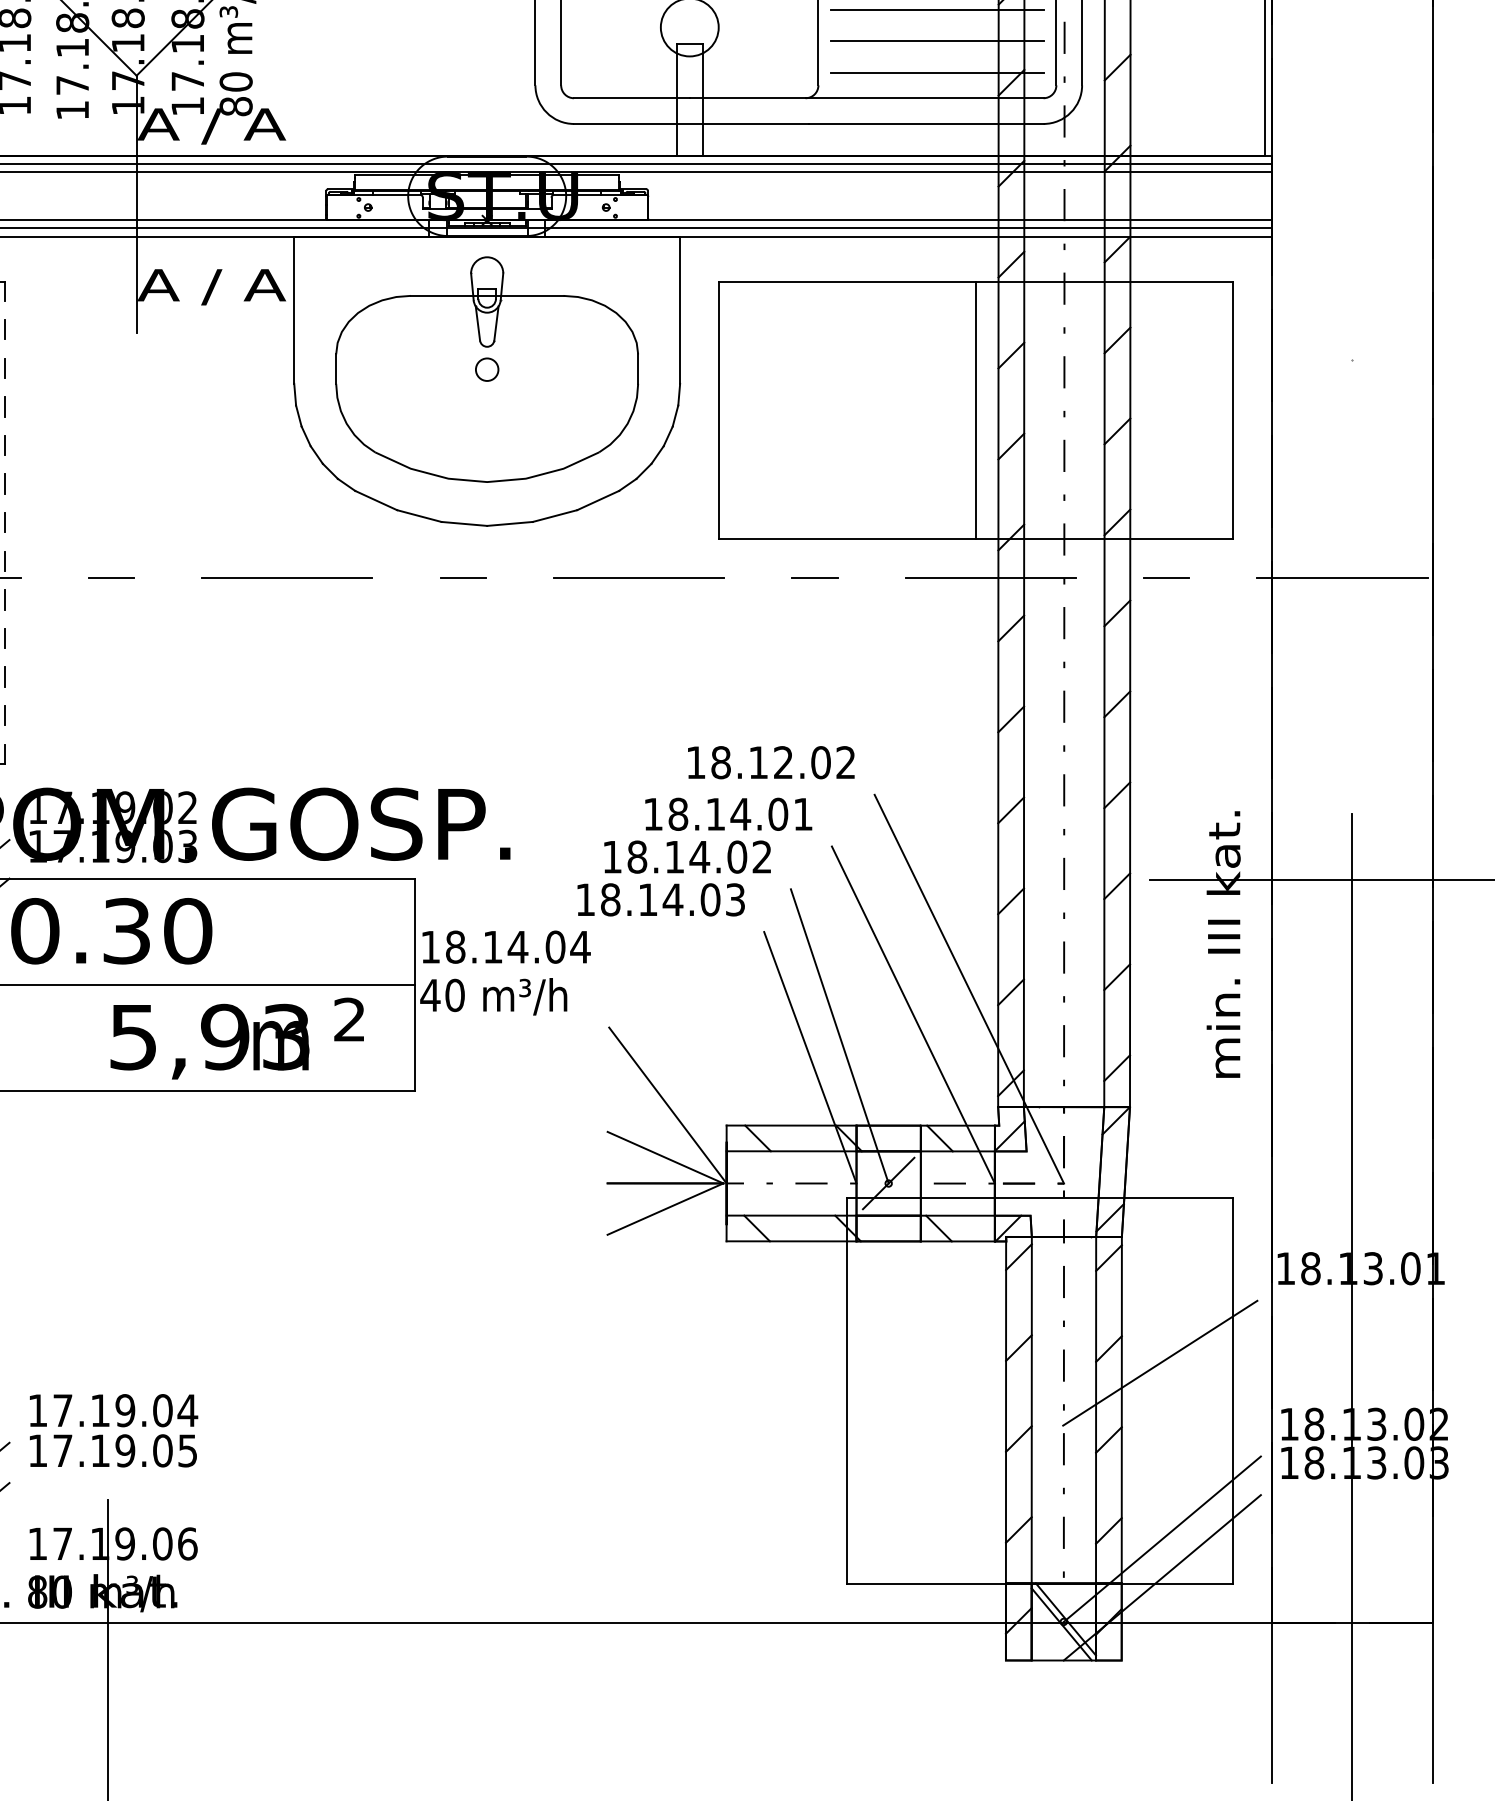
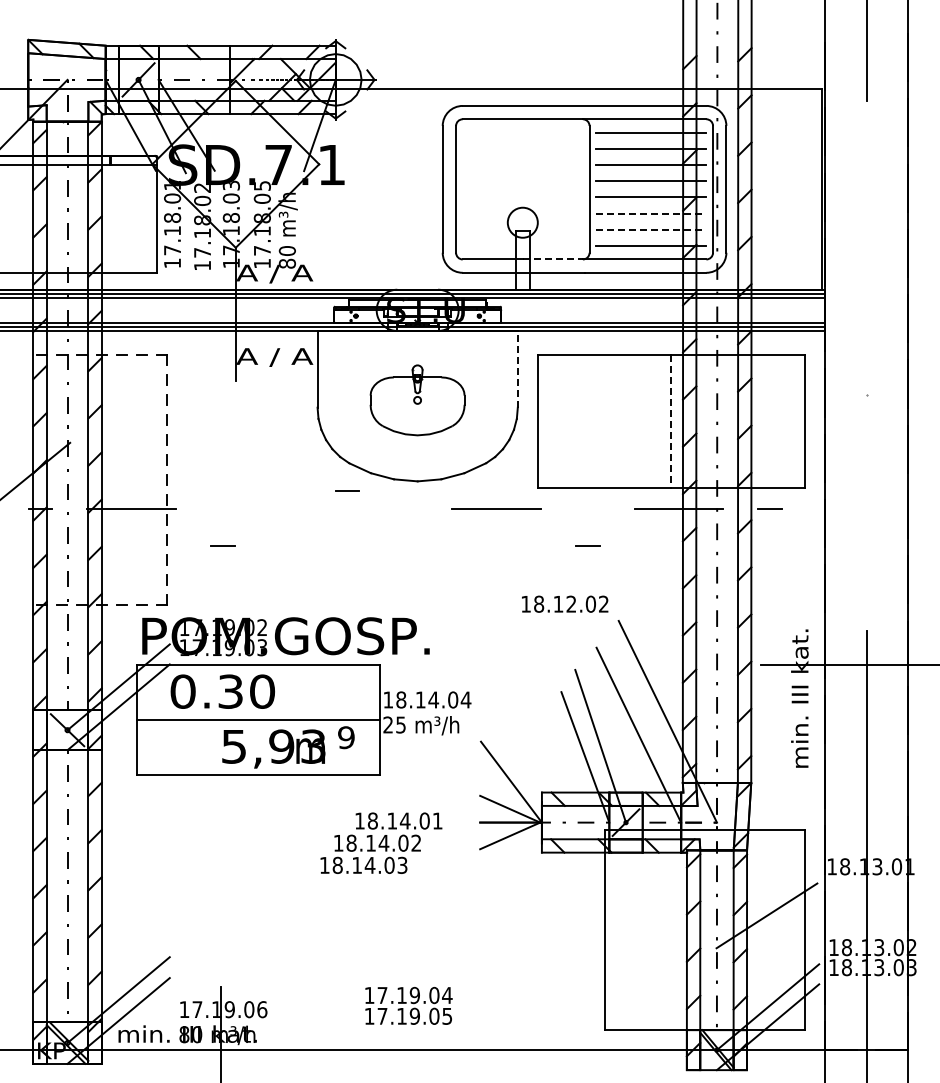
line: (937, 9) -> (651, 213), solid -> dashed
line: (937, 40) -> (651, 229), solid -> dashed
line: (748, 98) -> (553, 259), solid -> dashed
line: (679, 308) -> (517, 368), solid -> dashed
part: (486, 370) -> (417, 400), size x0.6
line: (976, 410) -> (671, 421), solid -> dashed
line: (111, 578) -> (222, 545), moved
line: (286, 578) -> (313, 508), removed
line: (463, 578) -> (347, 490), moved
line: (814, 578) -> (587, 545), moved
line: (1342, 578) -> (861, 508), removed
text: (694, 855) -> (381, 842), moved
text: (442, 994) -> (394, 724), 40 -> 25
text: (349, 1019) -> (346, 737), 2 -> 9
text: (112, 1429) -> (408, 1005), moved

